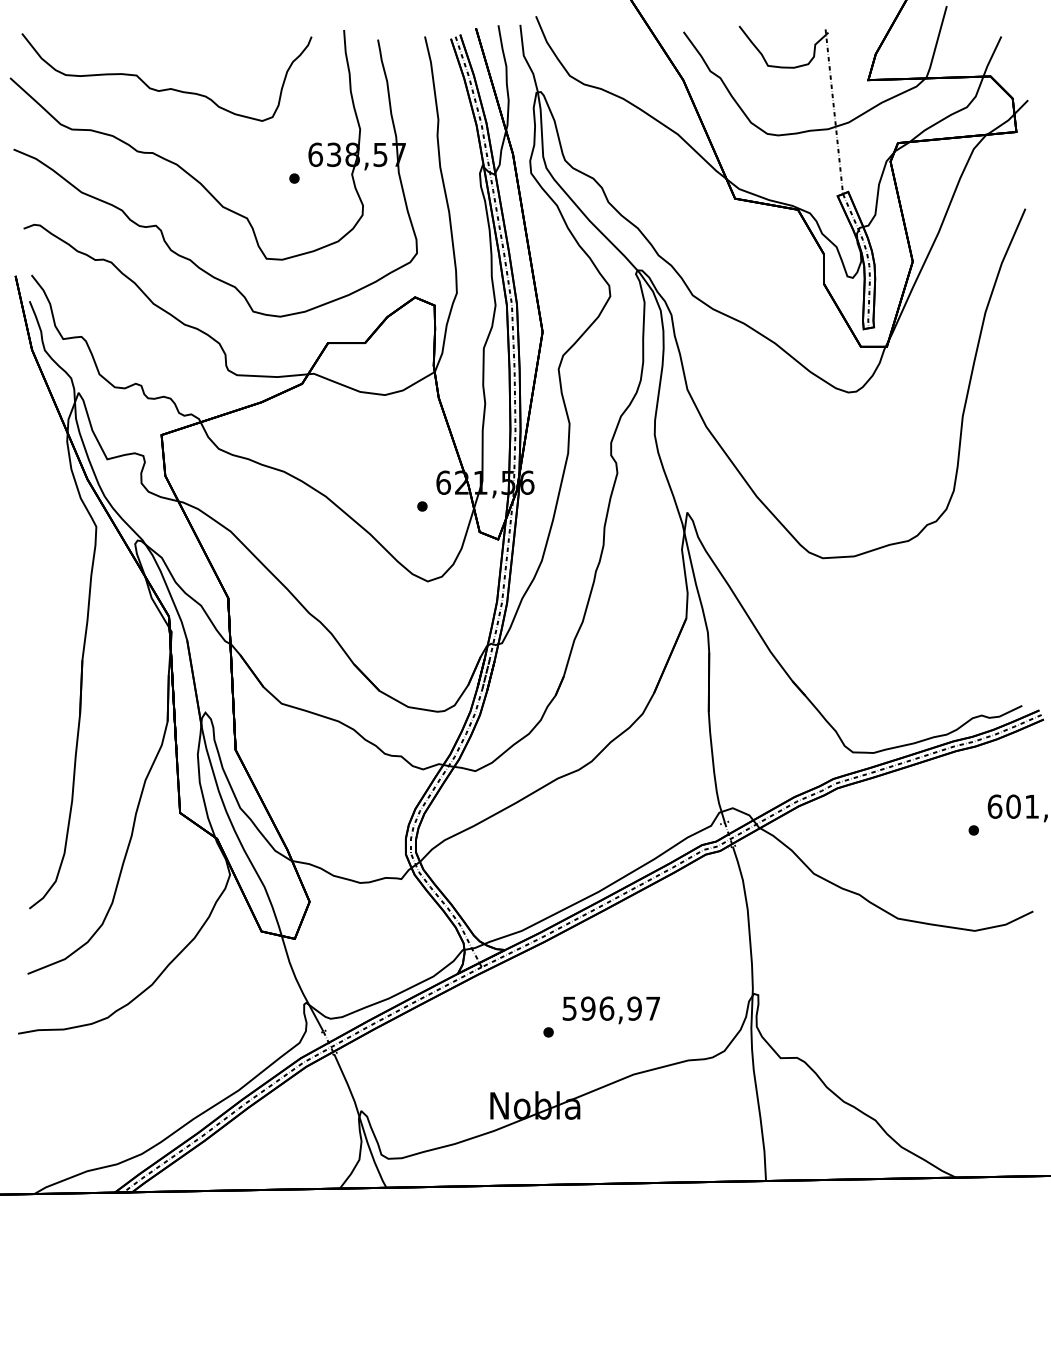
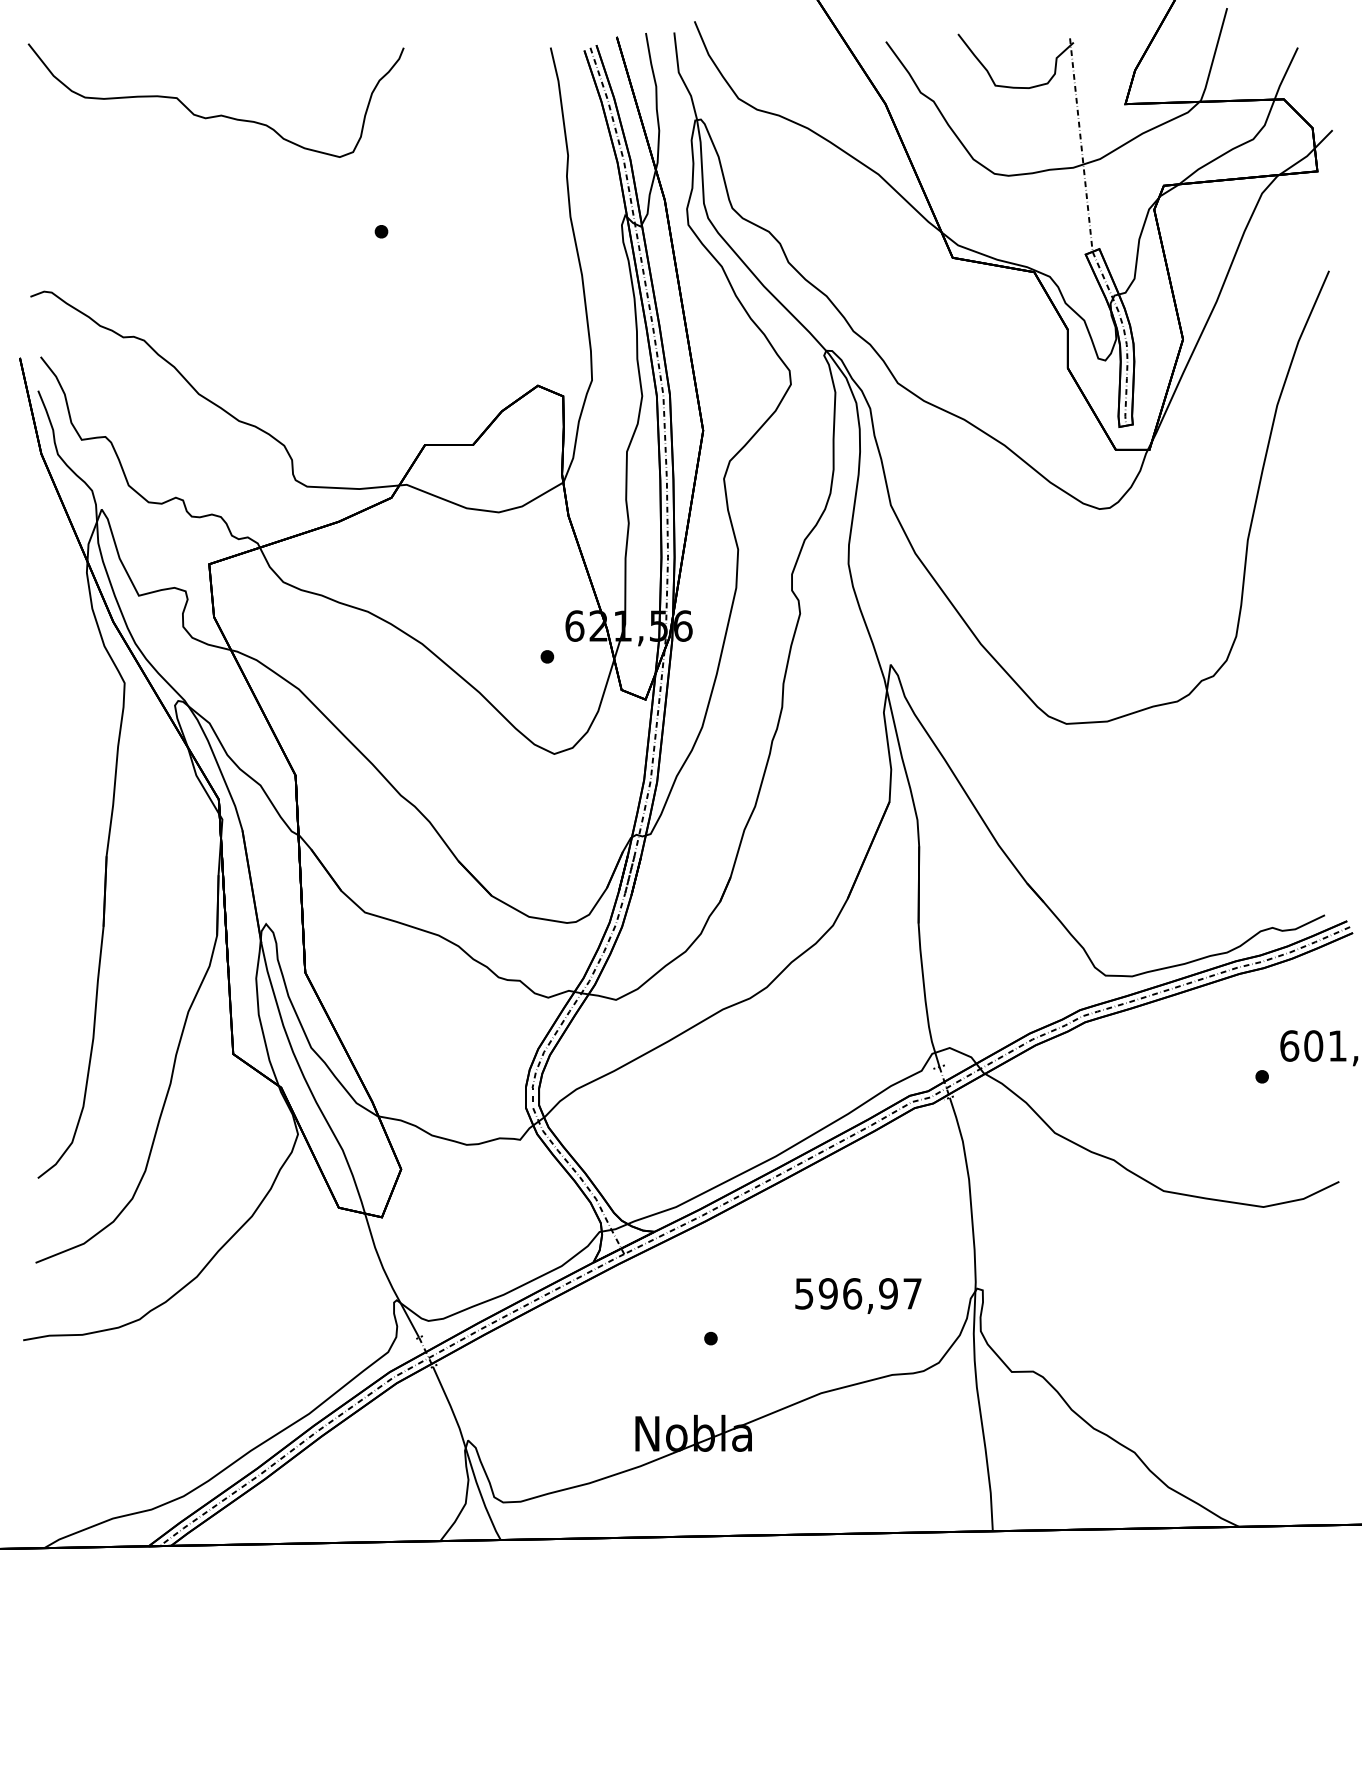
part: (202, 184) -> (262, 239), removed
text: (611, 1009) -> (858, 1295), moved

